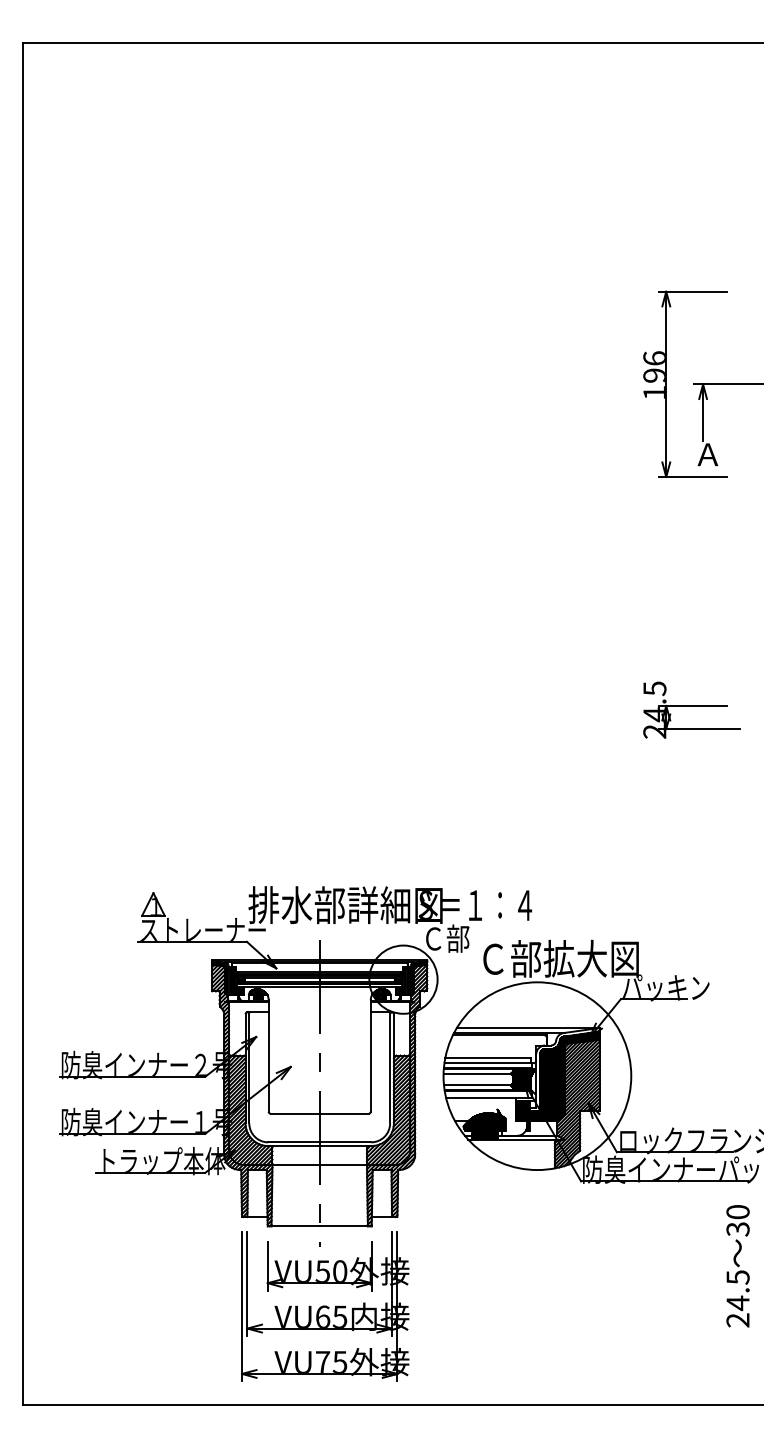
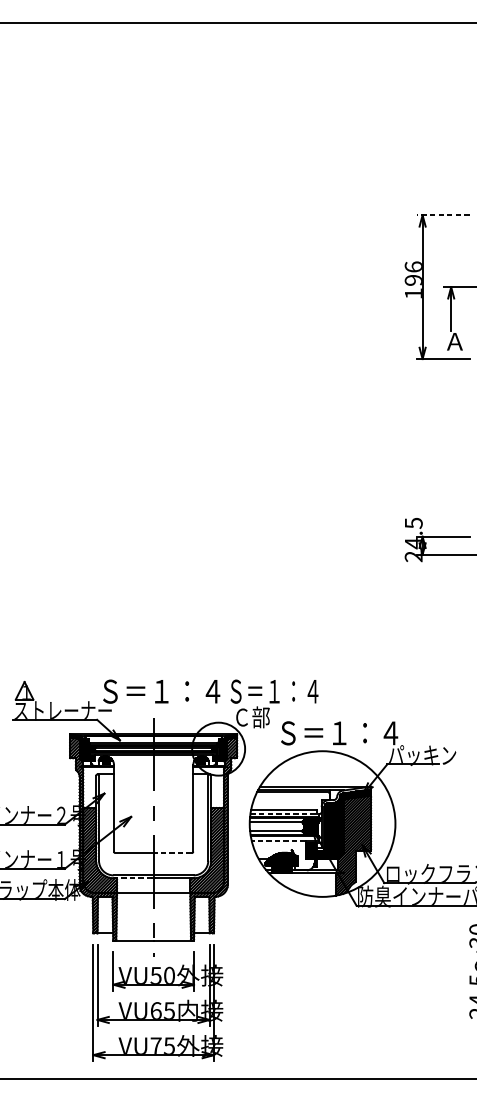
line: (692, 291) -> (442, 215), solid -> dashed
text: (345, 905) -> (173, 691), 排水部詳細図 -> Ｓ＝１：４
text: (560, 958) -> (340, 732), Ｃ部拡大図 -> Ｓ＝１：４
line: (489, 1063) -> (285, 814), solid -> dashed
line: (481, 1098) -> (279, 841), solid -> dashed
line: (344, 1113) -> (172, 853), solid -> dashed
line: (293, 1146) -> (133, 878), solid -> dashed

